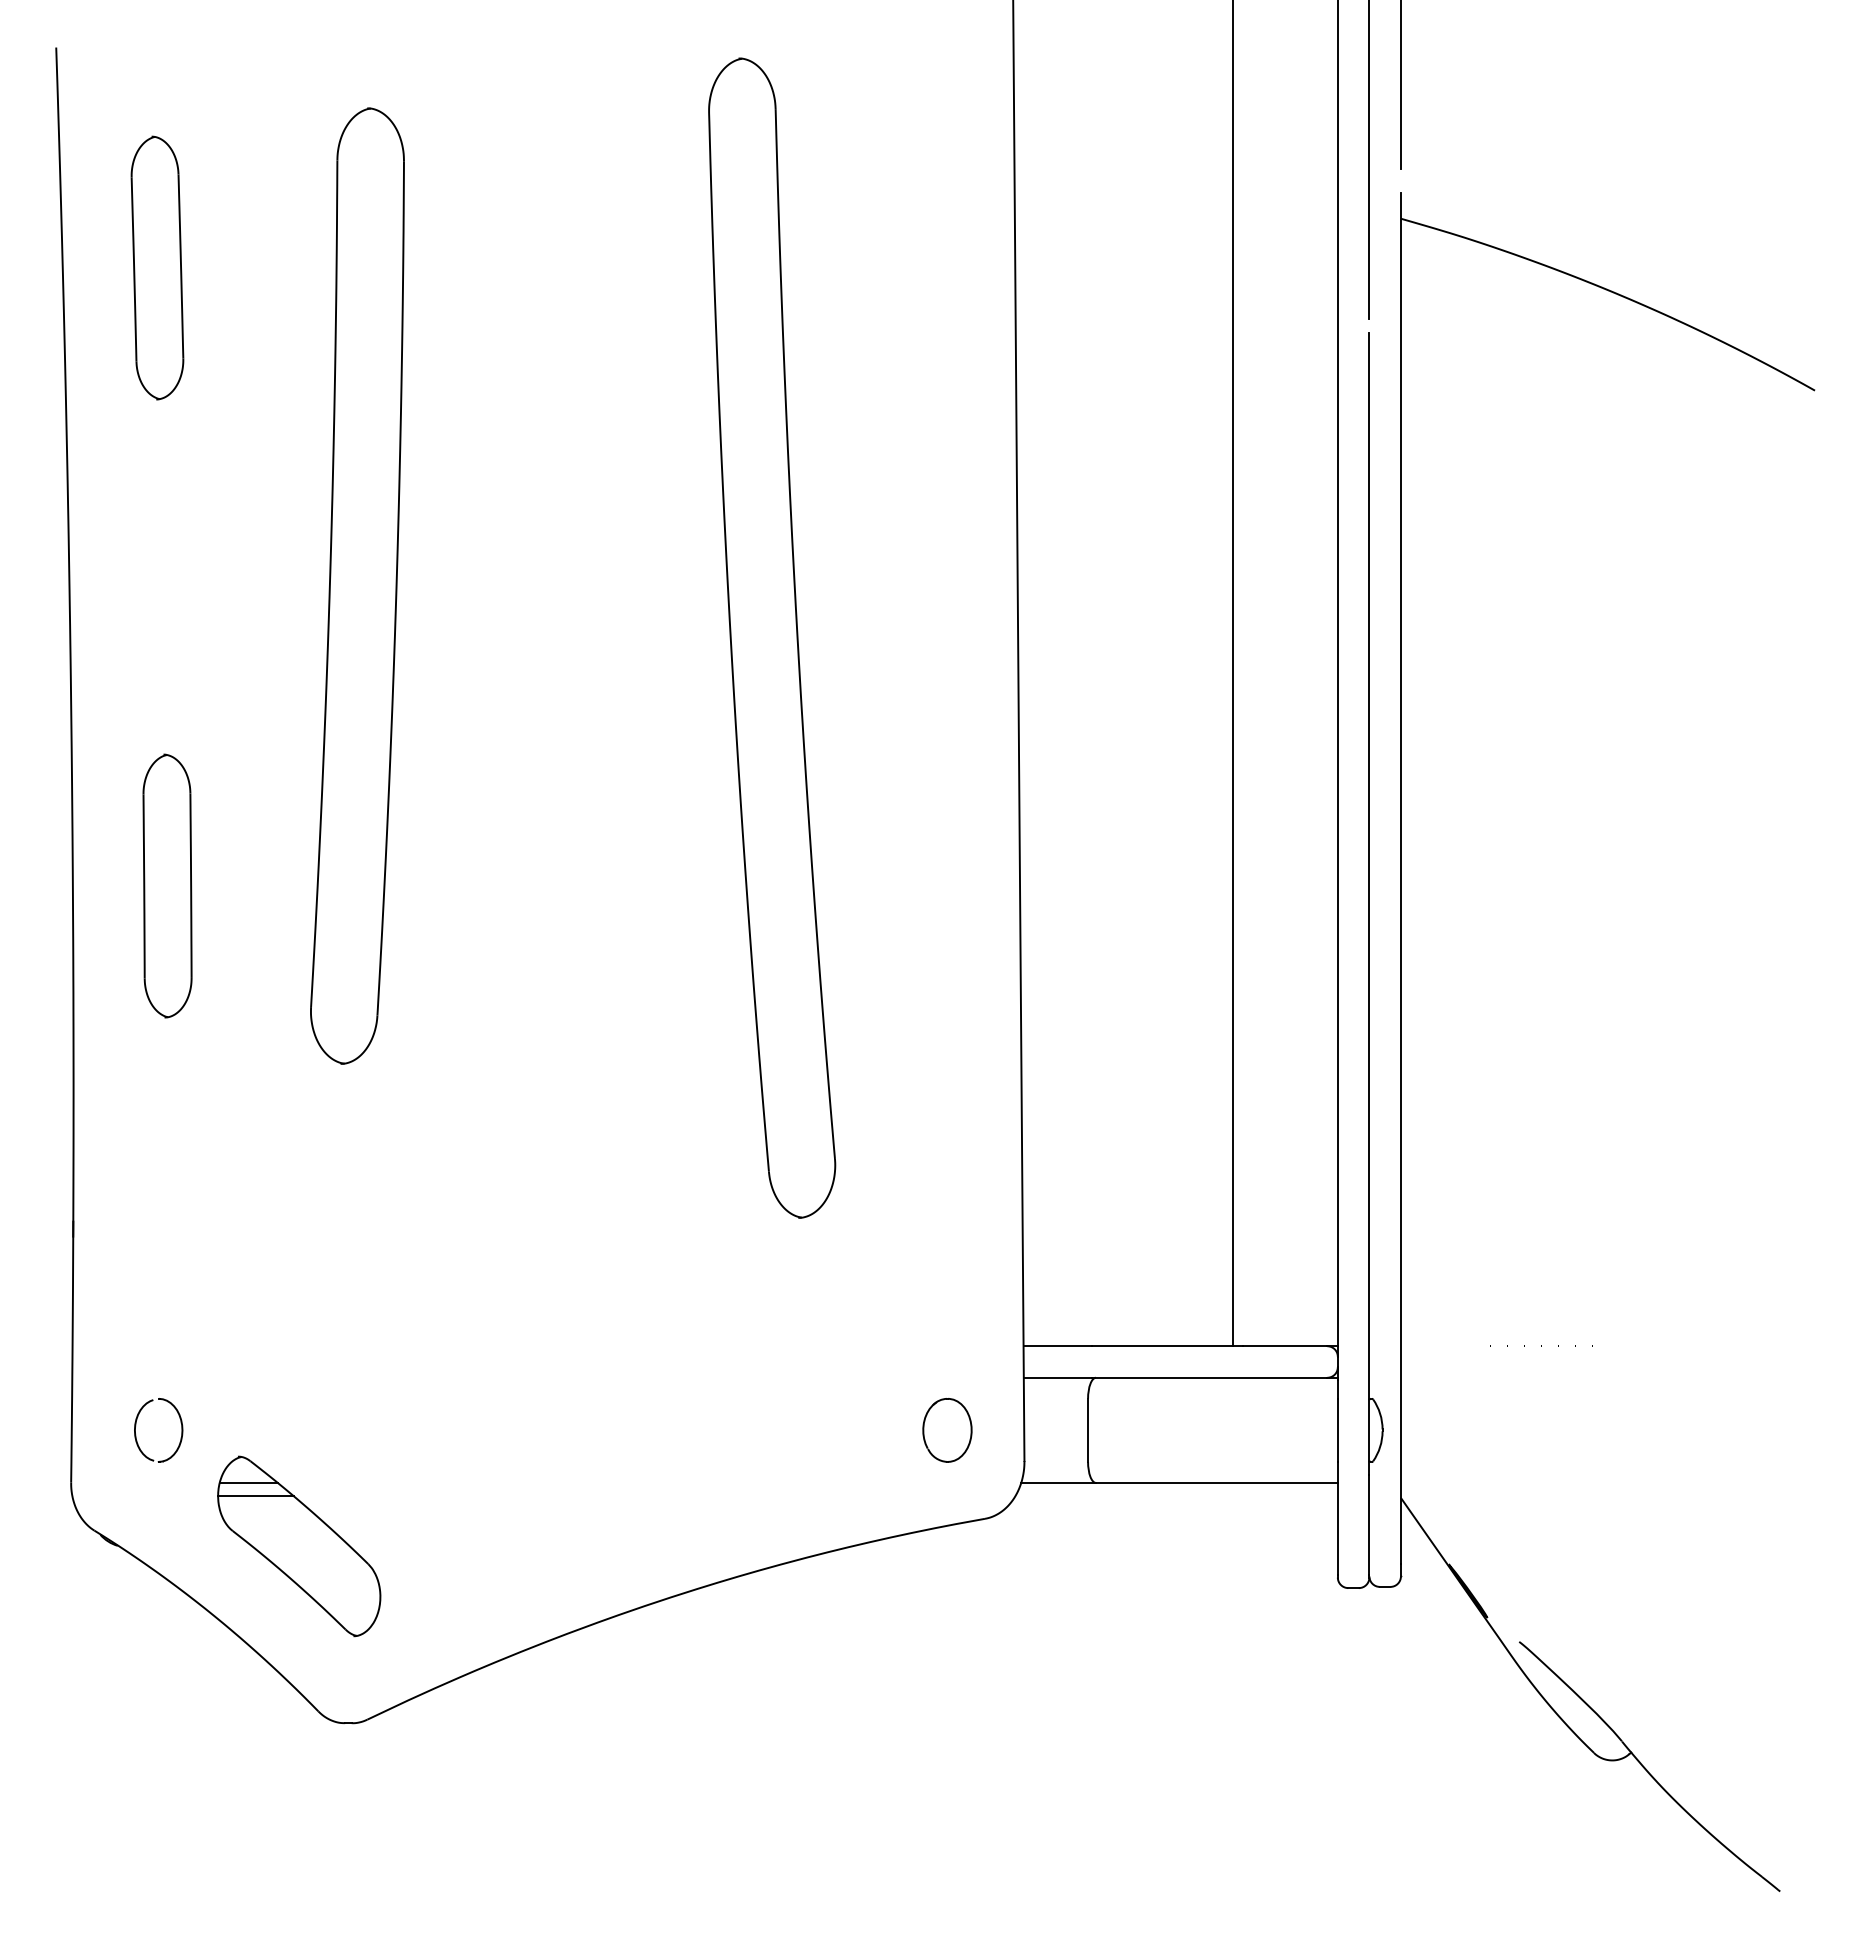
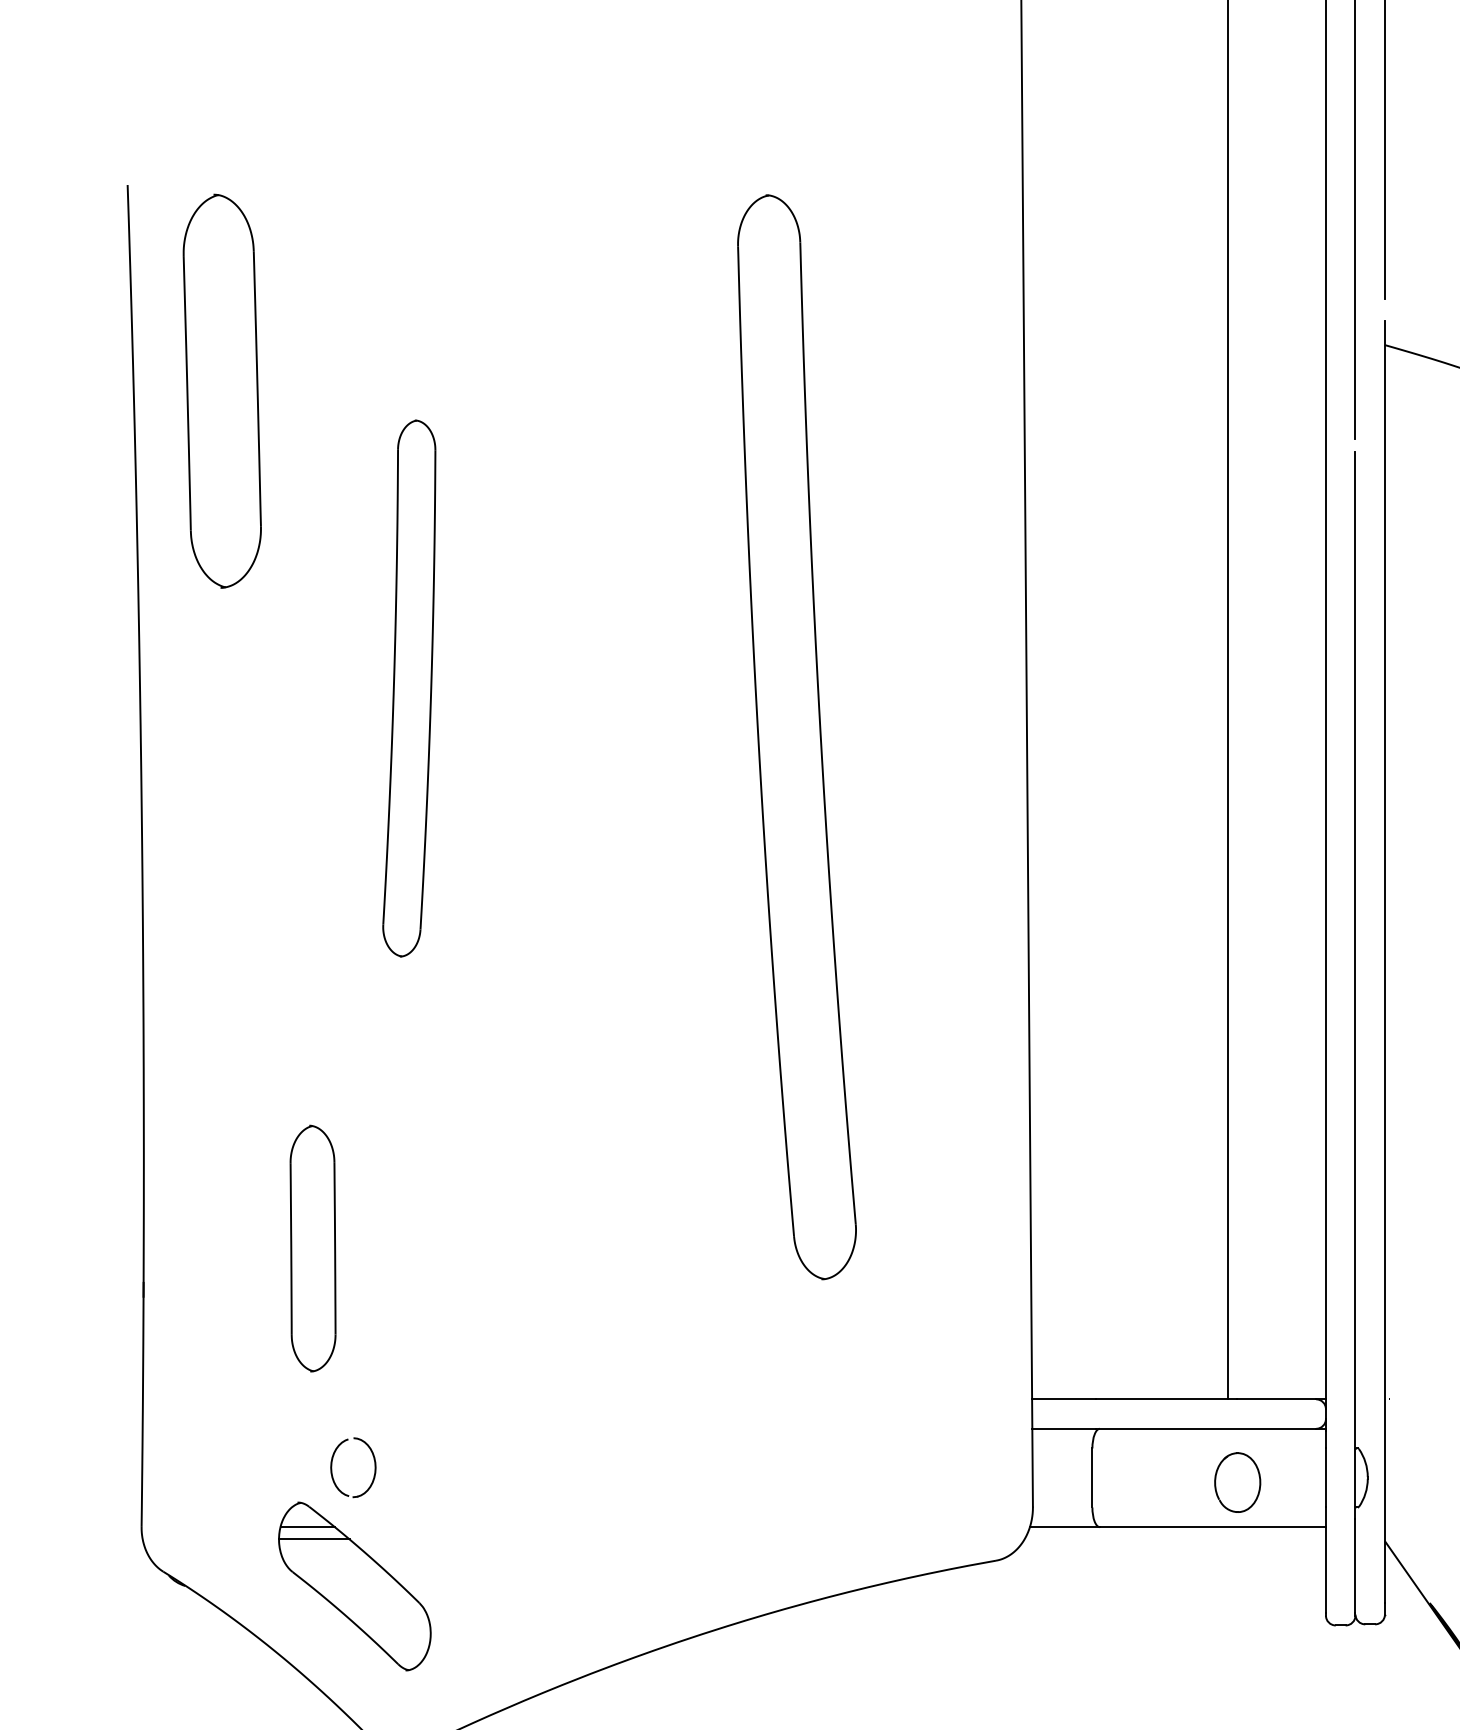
part: (157, 267) -> (222, 390), size x1.6
part: (357, 585) -> (409, 688), size x0.6
part: (167, 885) -> (313, 1248), moved
part: (136, 1426) -> (332, 1464), moved
part: (947, 1430) -> (1237, 1482), moved

